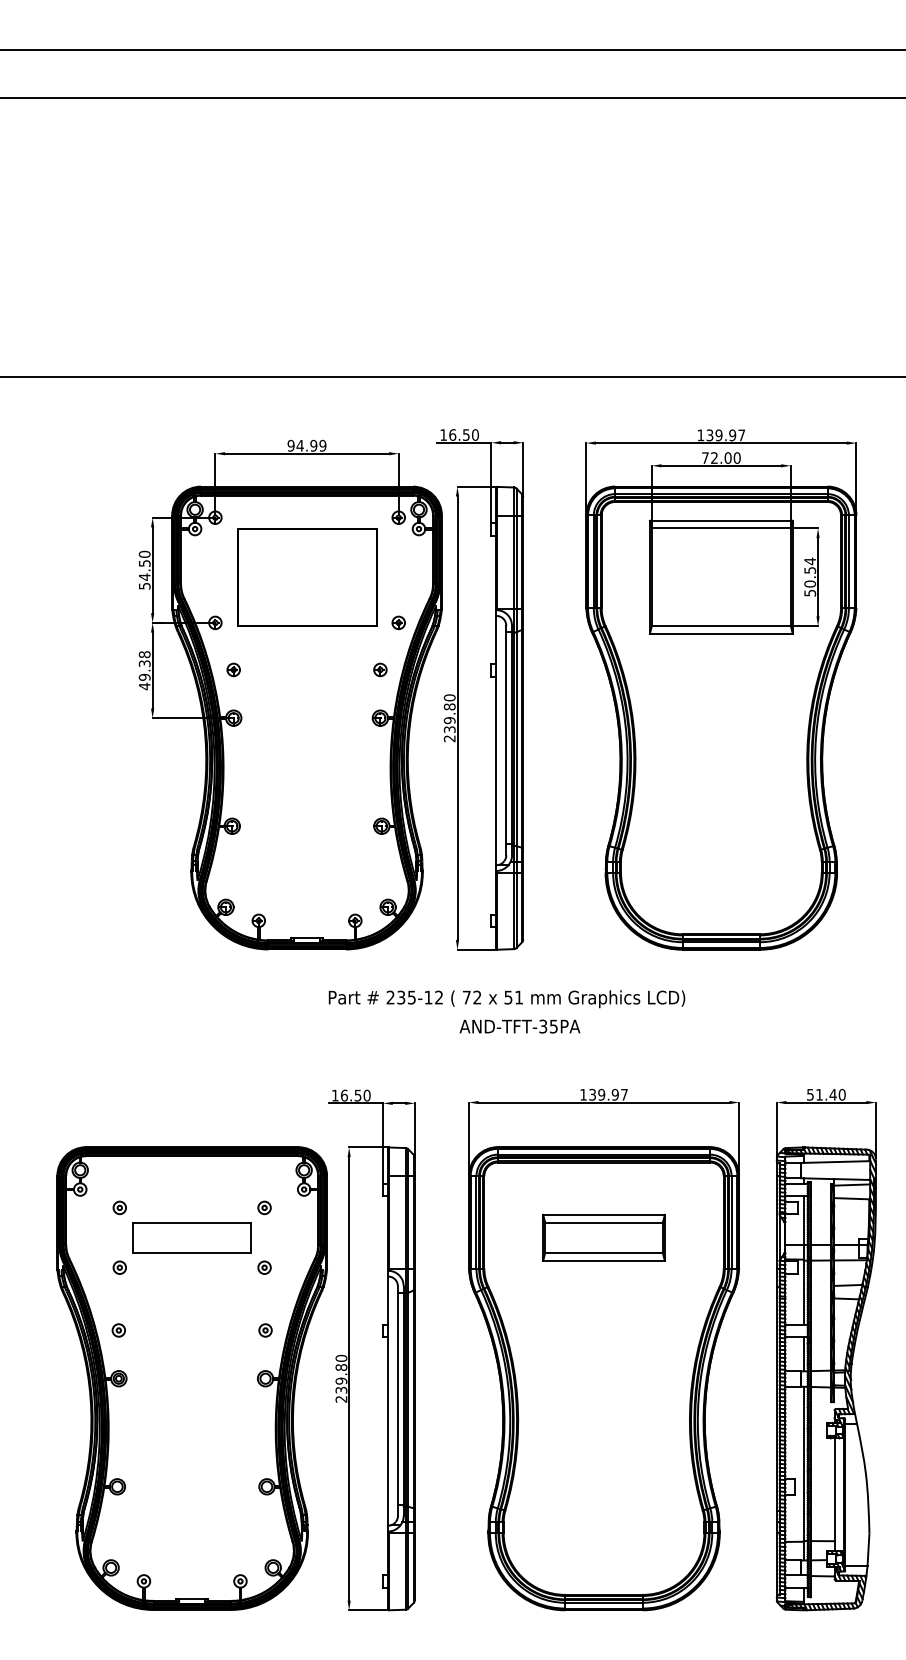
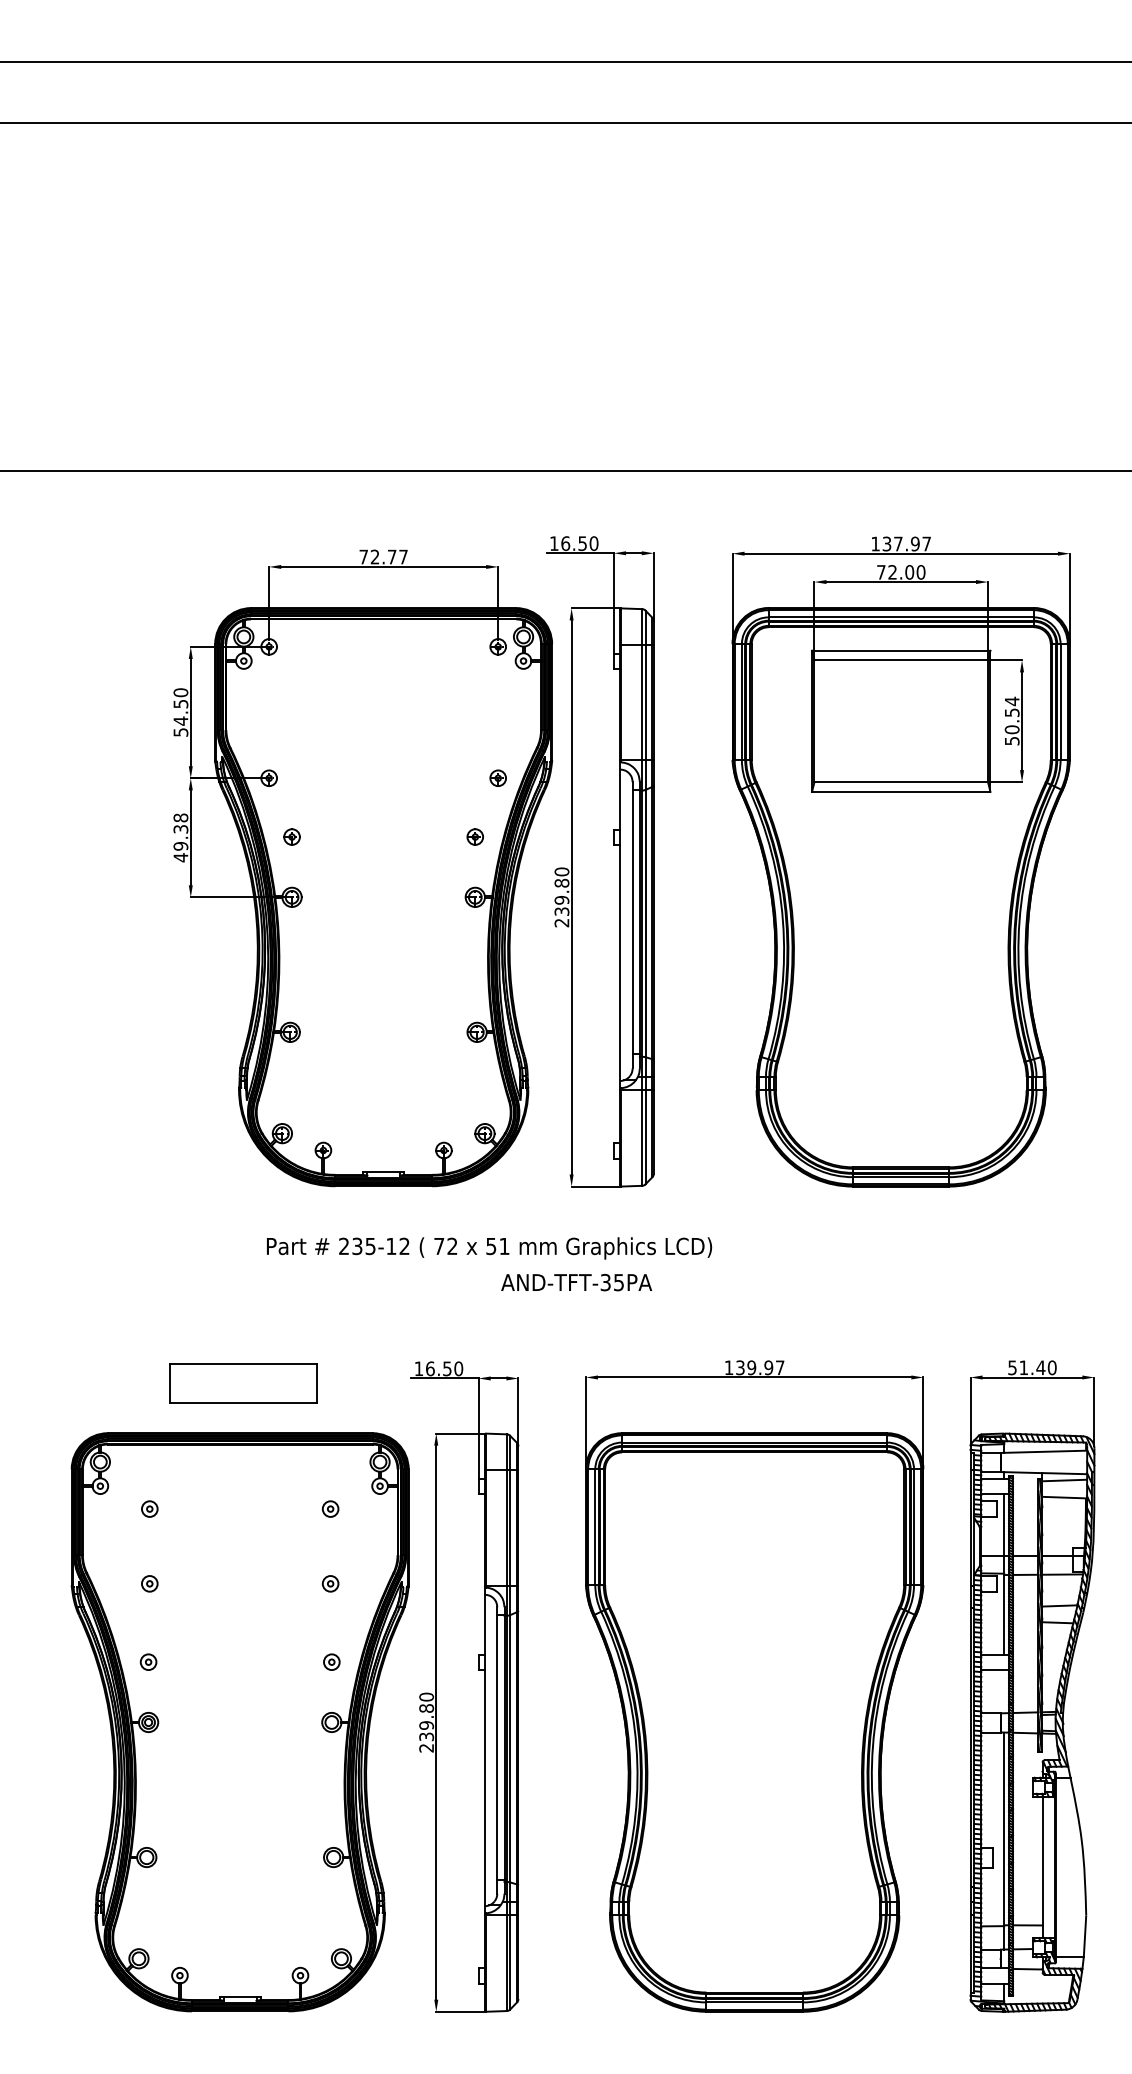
text: (718, 434) -> (897, 543), 139.97 -> 137.97
text: (306, 445) -> (383, 556), 94.99 -> 72.77
part: (306, 576) -> (383, 720), removed
text: (507, 999) -> (489, 1248), moved
text: (519, 1026) -> (576, 1282), moved
part: (192, 1237) -> (243, 1383), moved
part: (603, 1237) -> (754, 1546), removed
line: (804, 1353) -> (1004, 1691), removed

